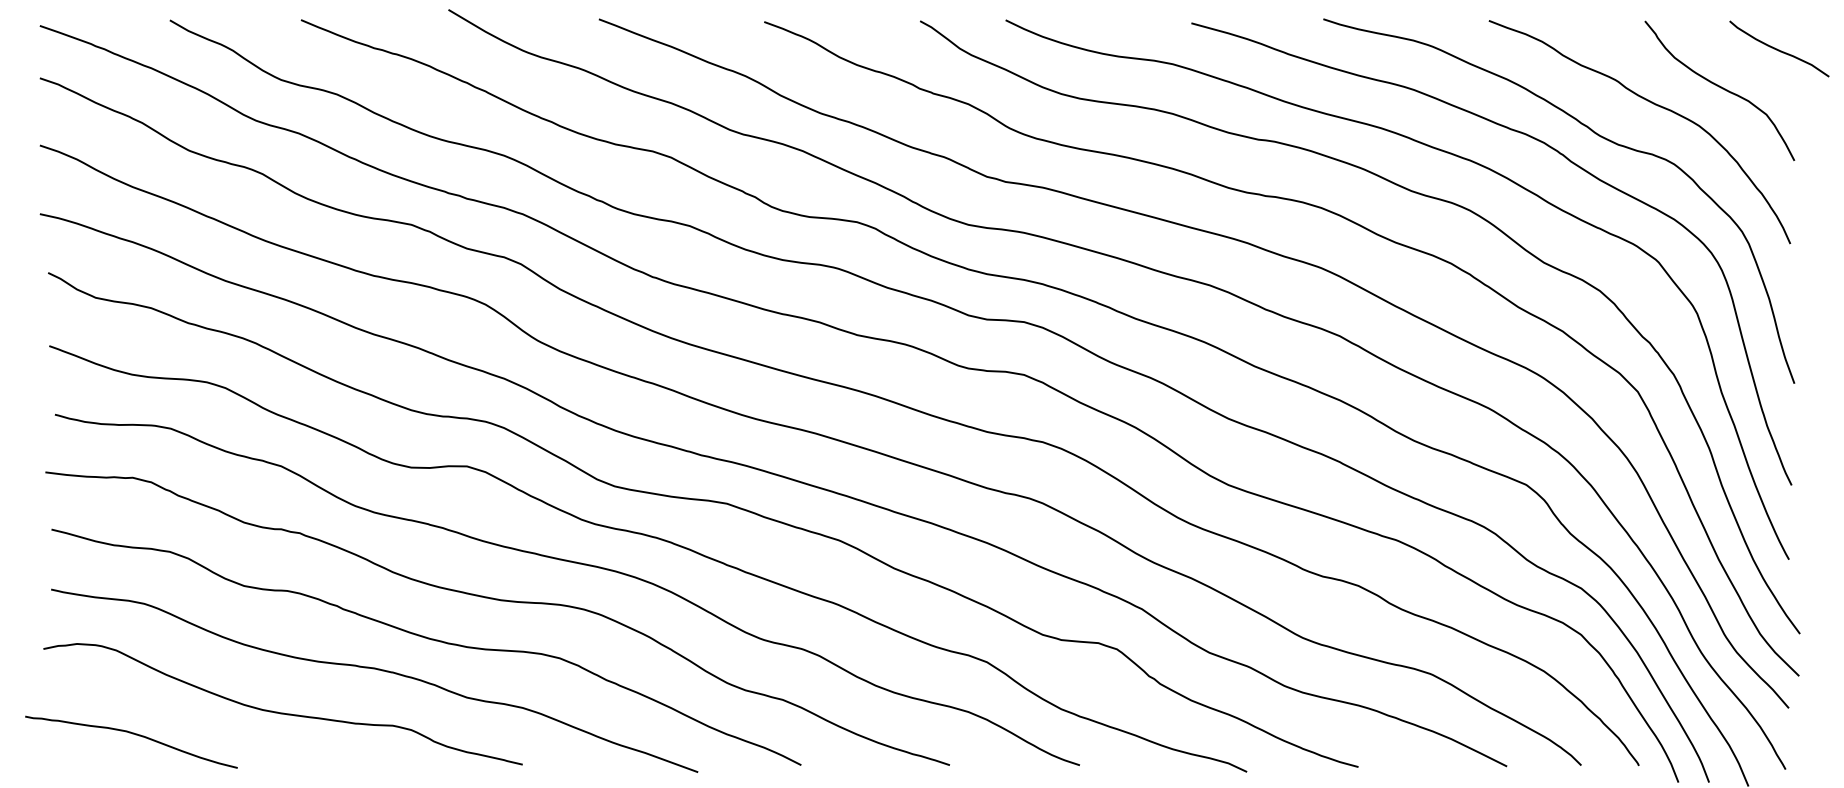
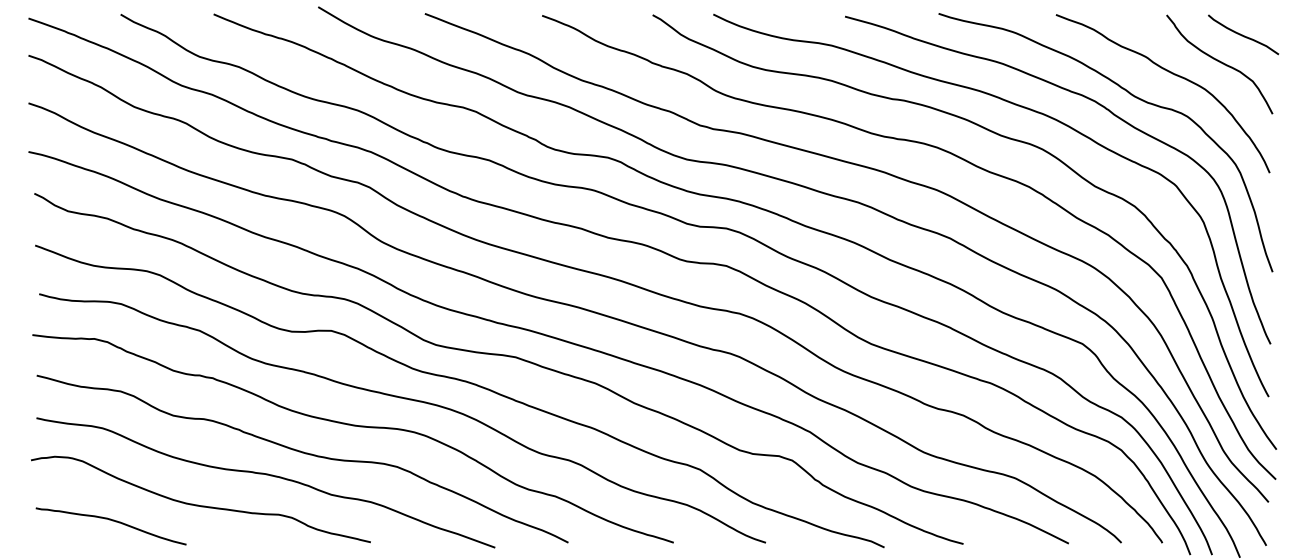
curve: (1779, 49) -> (1243, 35), moved
curve: (132, 734) -> (111, 520), moved

